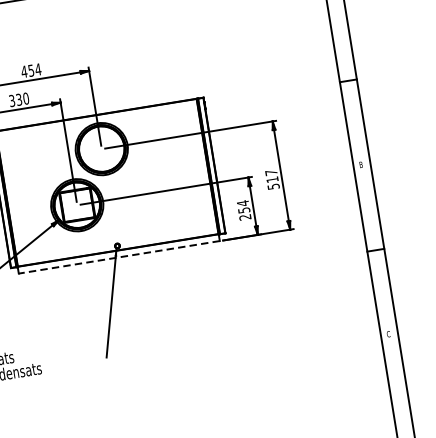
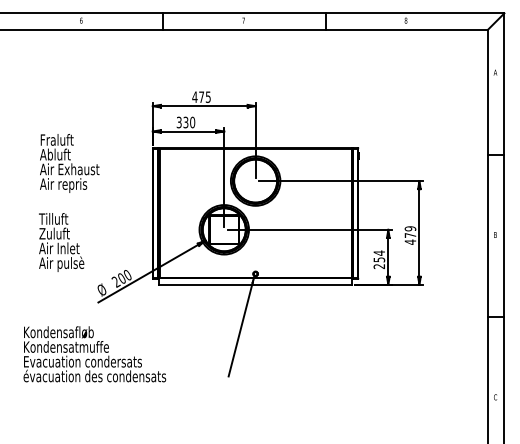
text: (35, 69) -> (205, 96), 454 -> 475
text: (272, 179) -> (410, 235), 517 -> 479
line: (119, 257) -> (255, 284), dashed -> solid

